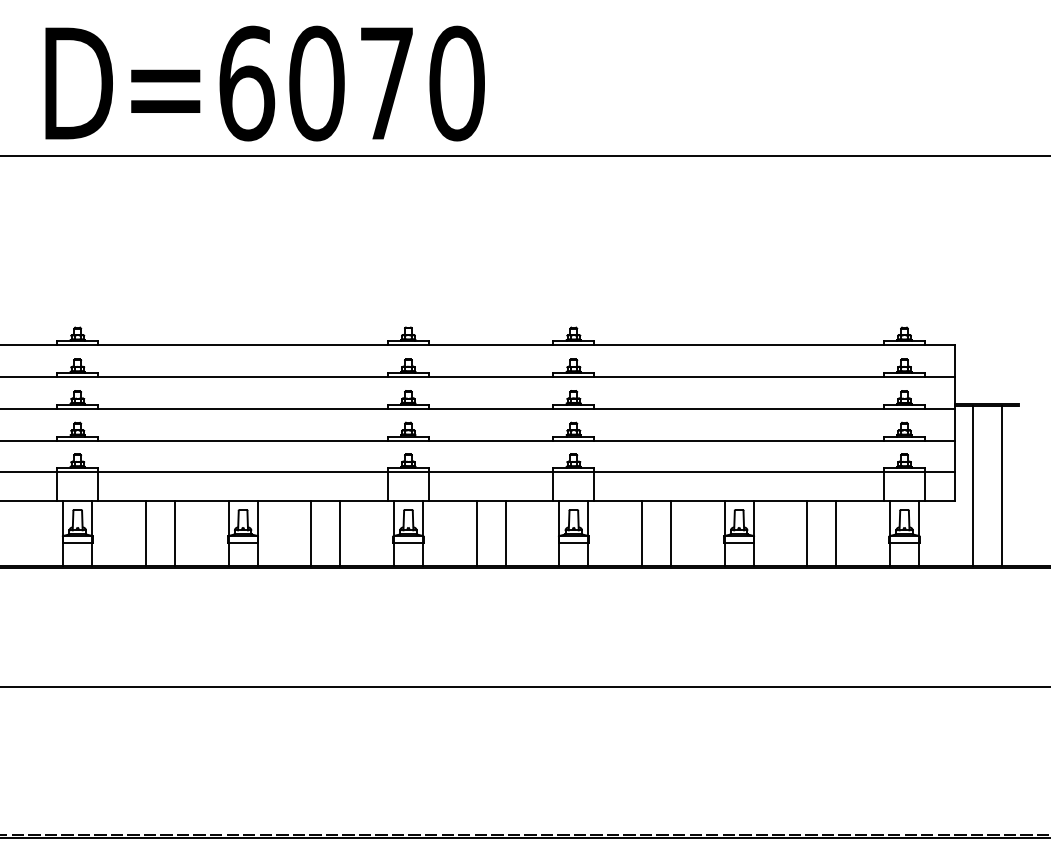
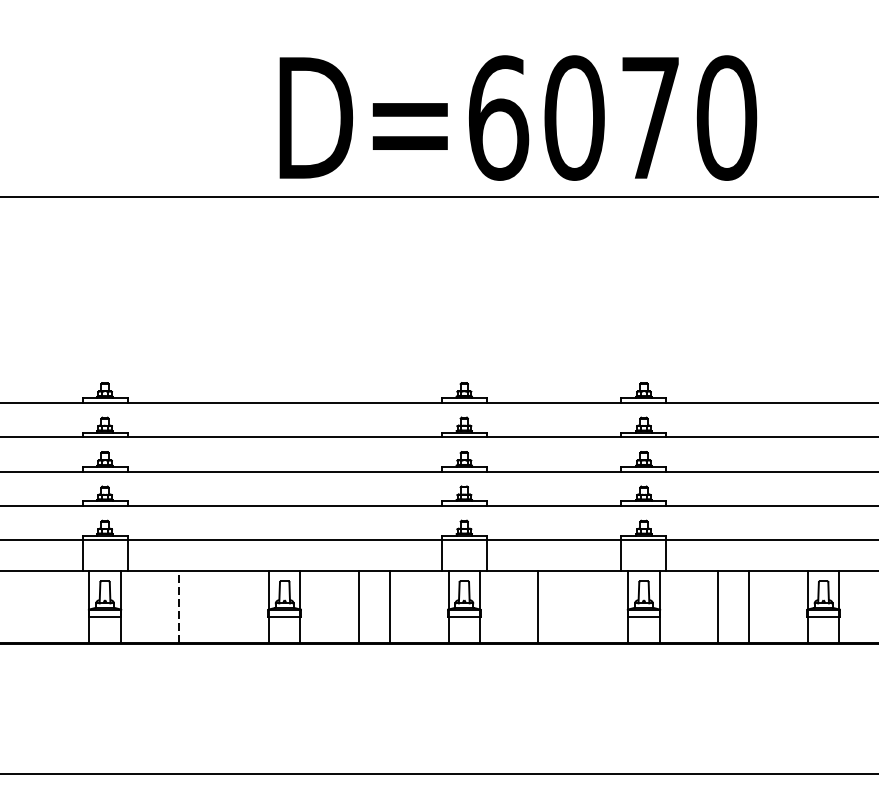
text: (264, 83) -> (517, 117), moved
line: (145, 533) -> (178, 606), solid -> dashed
line: (174, 533) -> (210, 606), removed
line: (505, 533) -> (569, 606), removed

